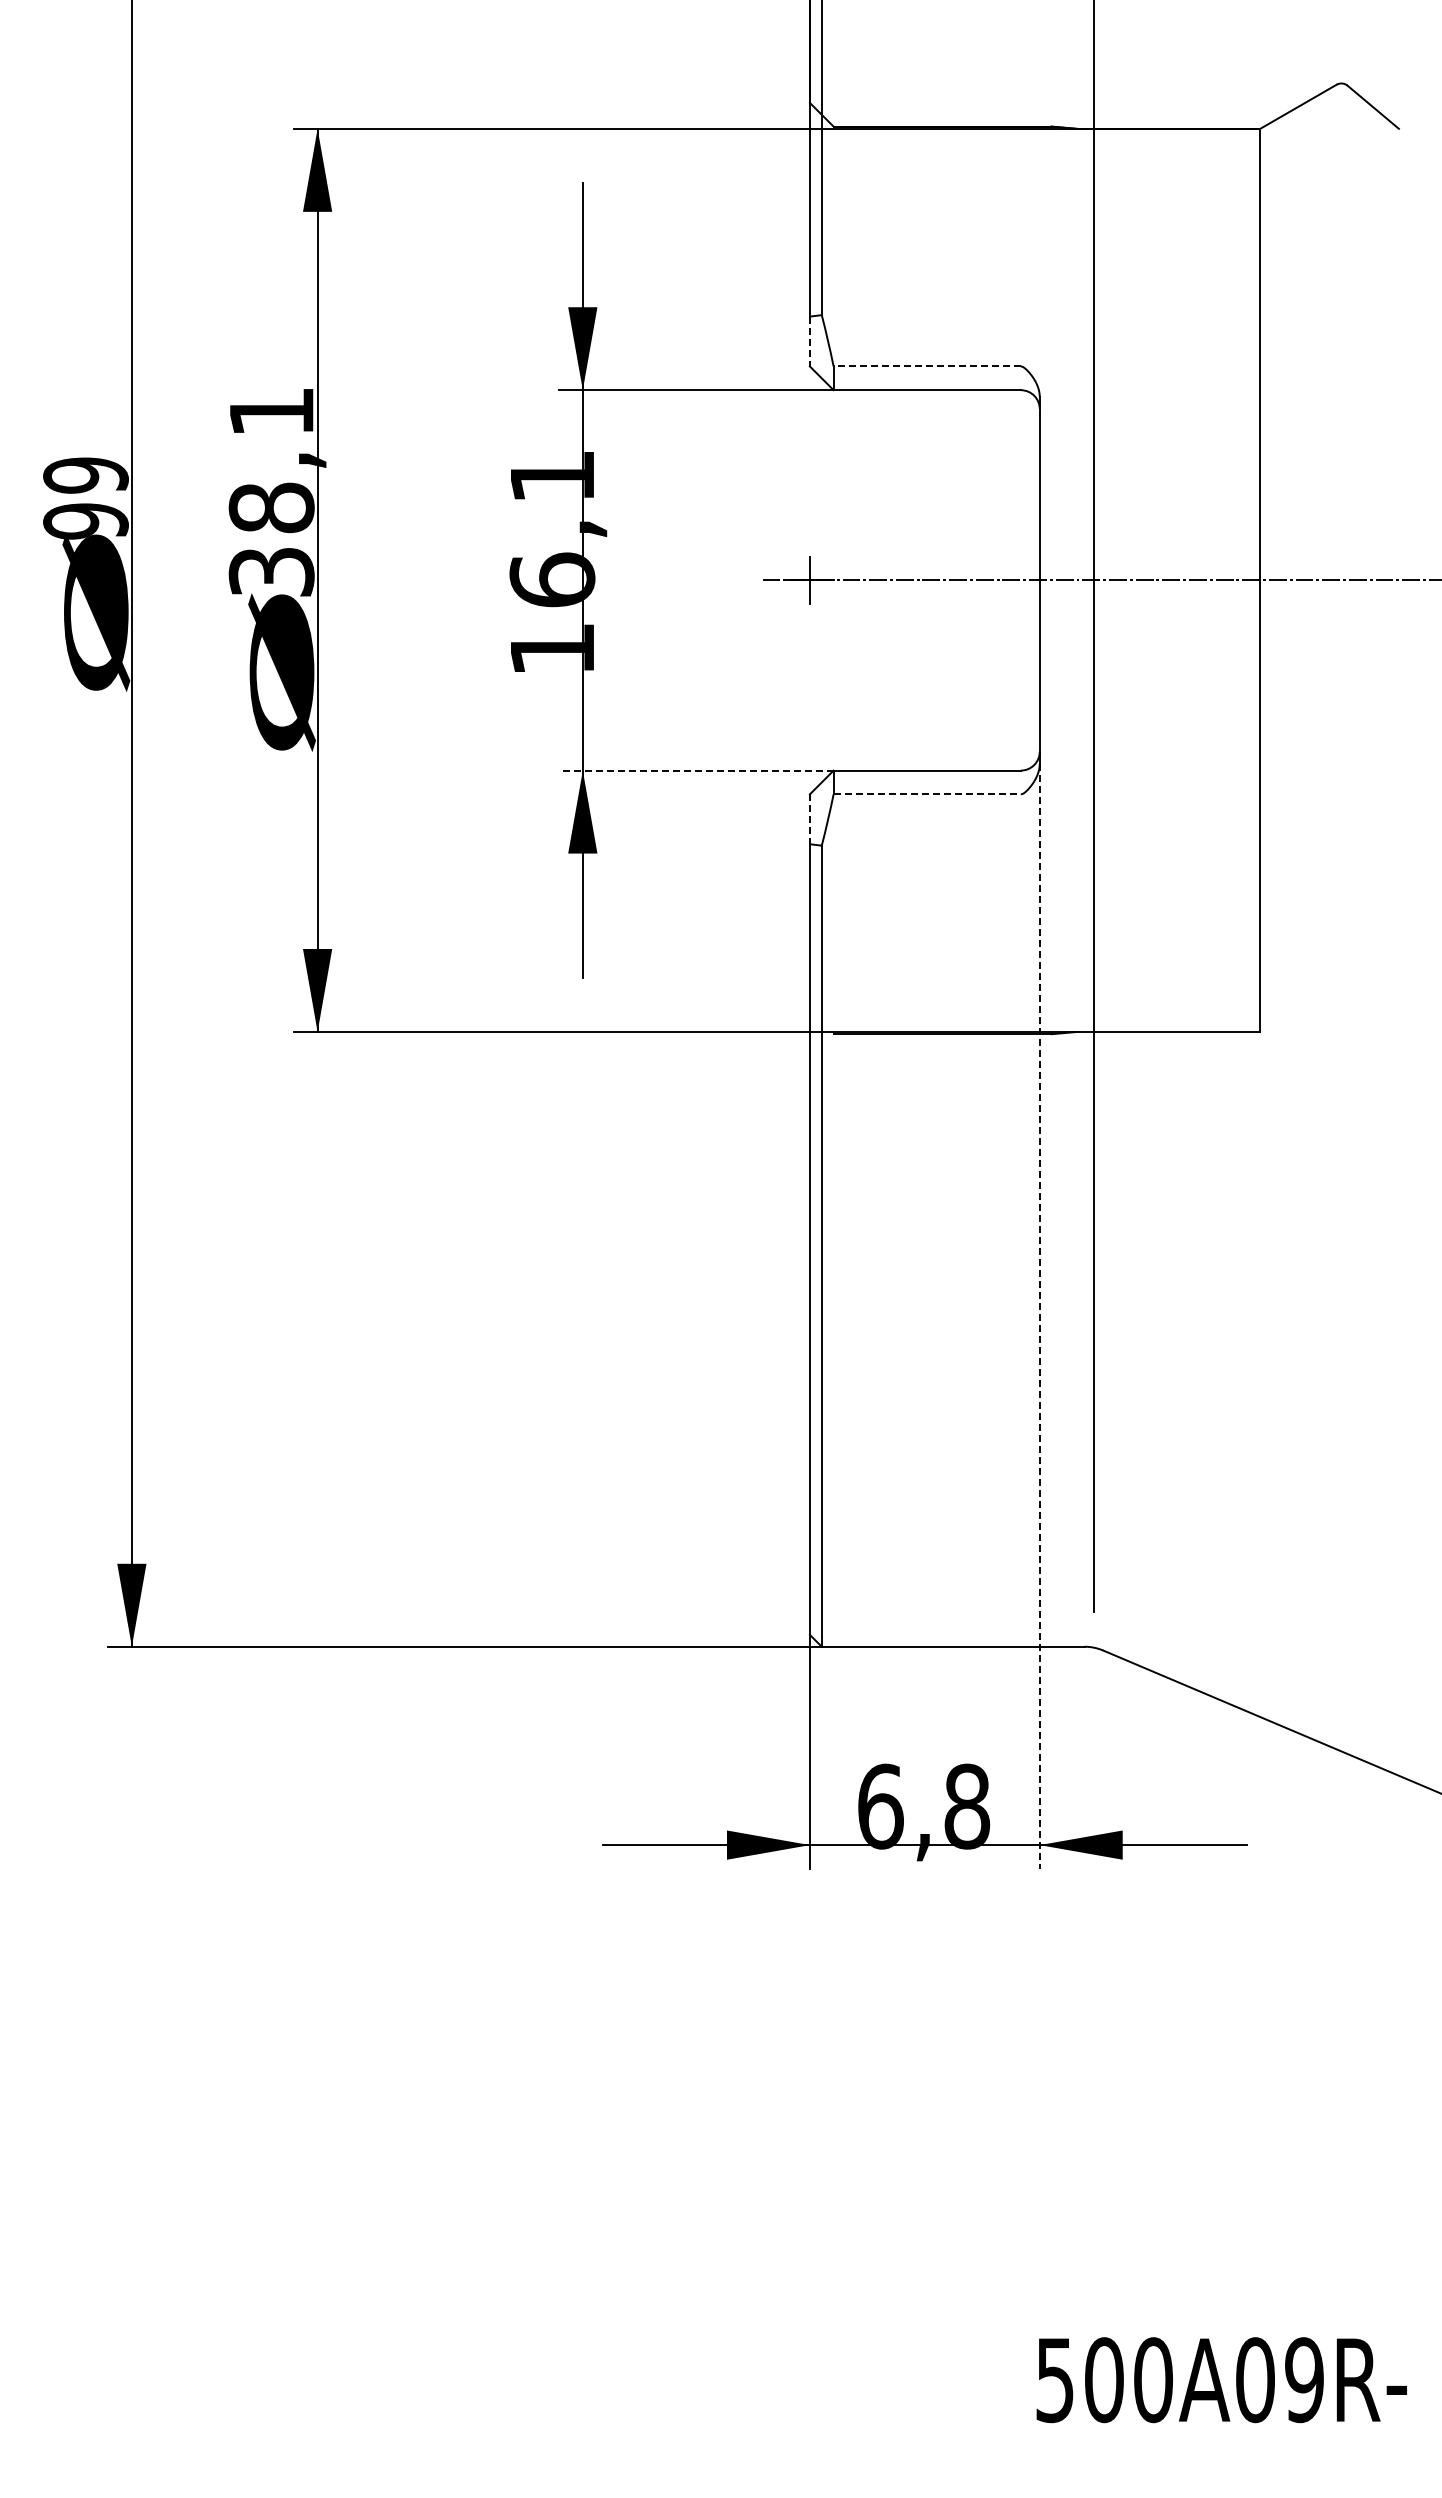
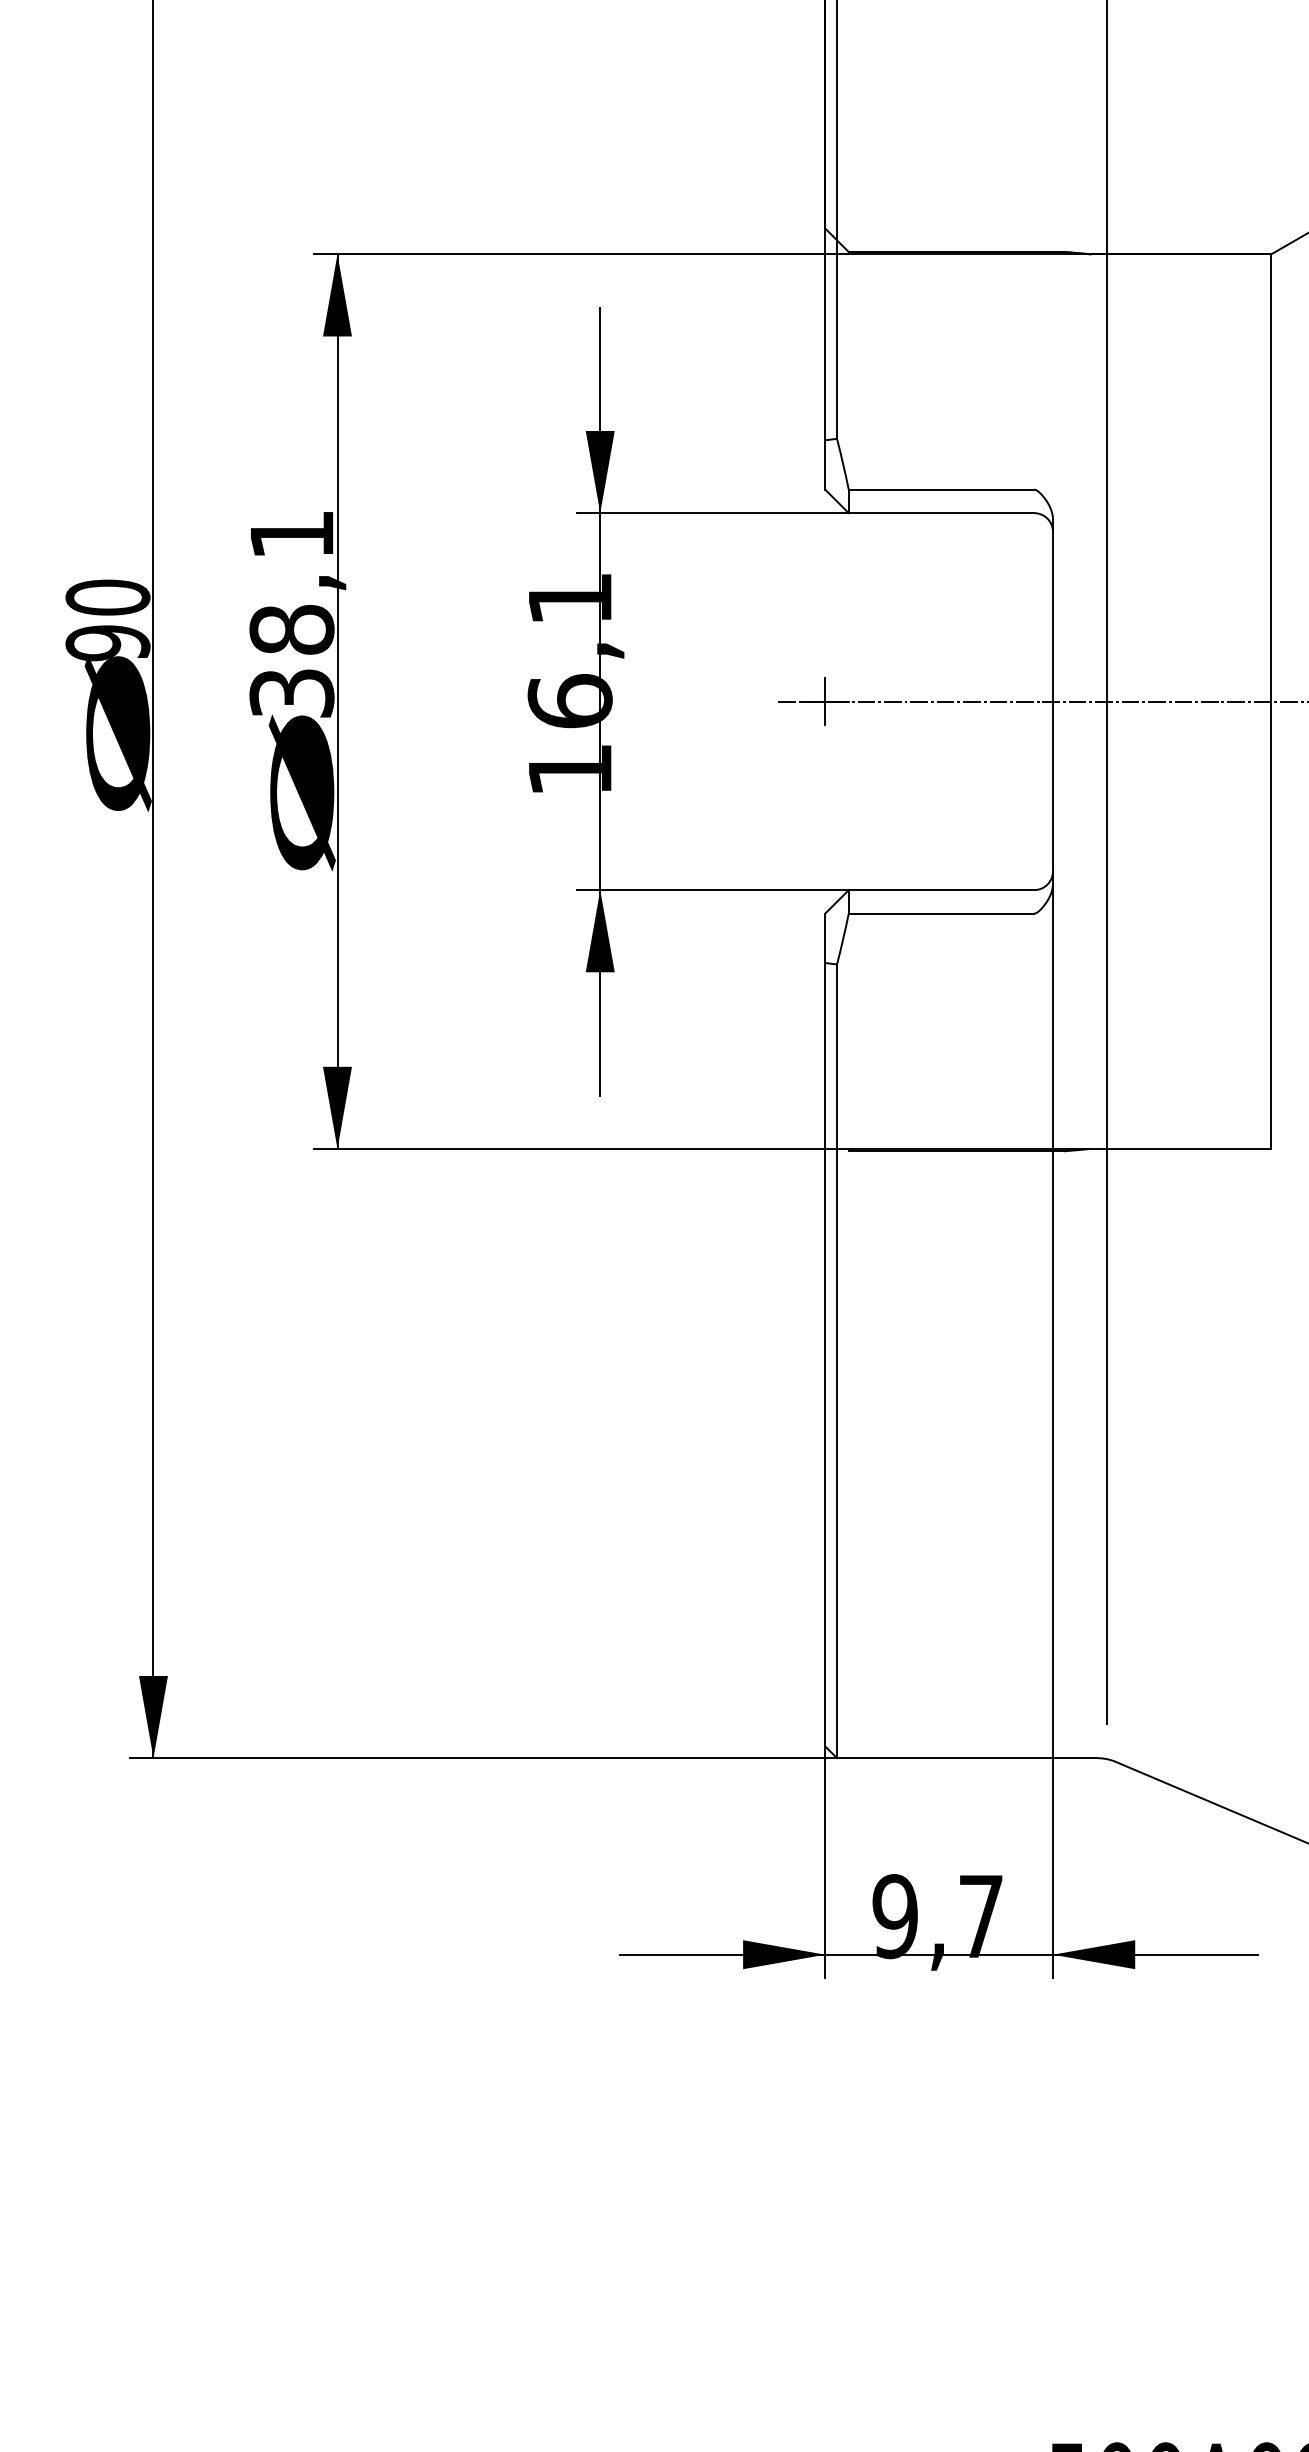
line: (809, 341) -> (824, 464), dashed -> solid
line: (927, 366) -> (941, 489), dashed -> solid
text: (85, 475) -> (107, 597), 99 -> 90
line: (695, 770) -> (711, 889), dashed -> solid
line: (927, 794) -> (941, 913), dashed -> solid
line: (809, 819) -> (824, 938), dashed -> solid
line: (1039, 1316) -> (1052, 1430), dashed -> solid
text: (923, 1806) -> (937, 1916), 6,8 -> 9,7

